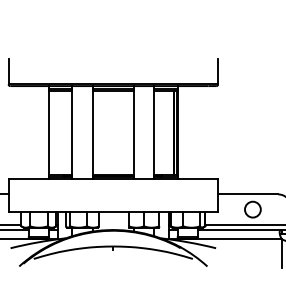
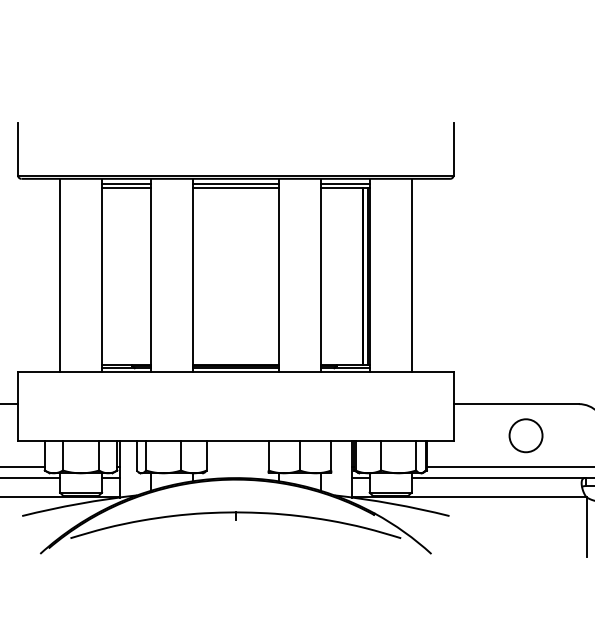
line: (28, 132) -> (59, 275), added
line: (197, 132) -> (410, 275), added

